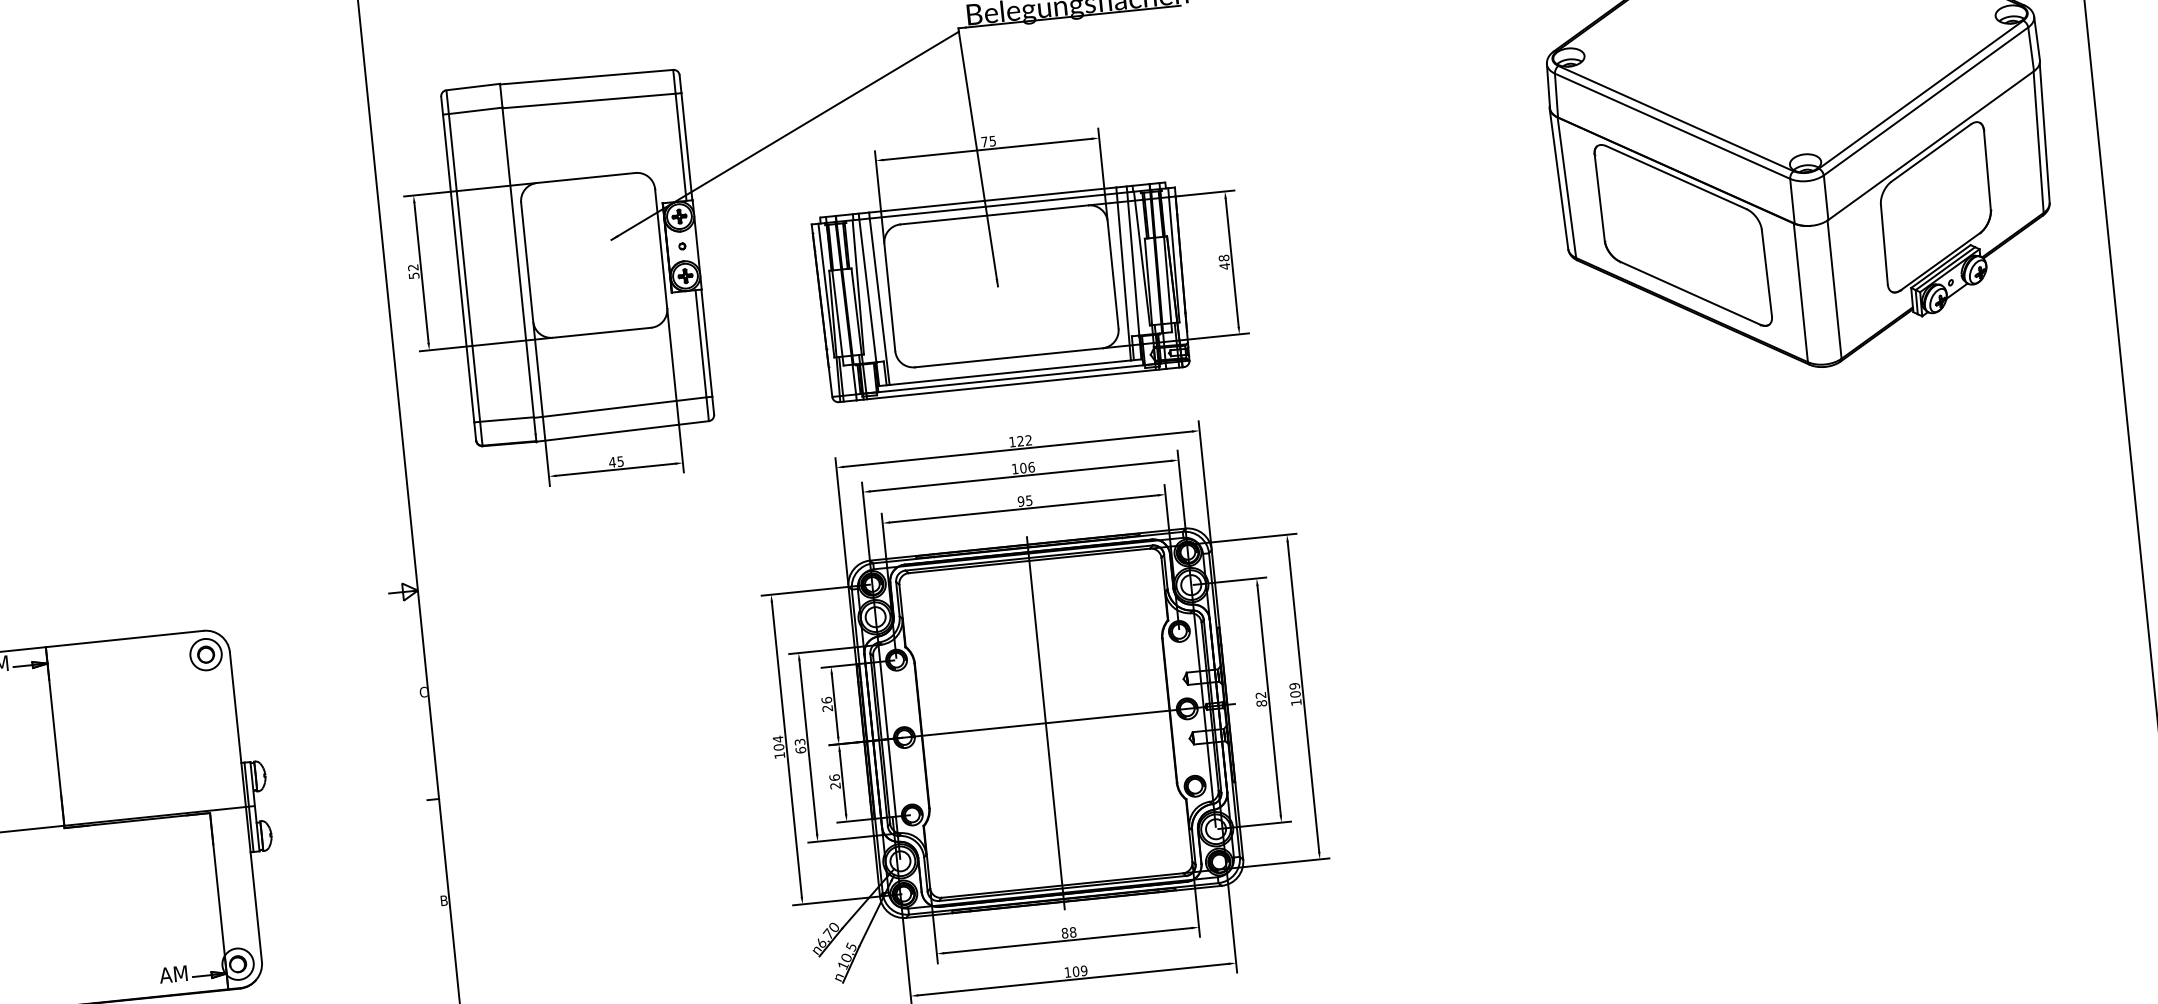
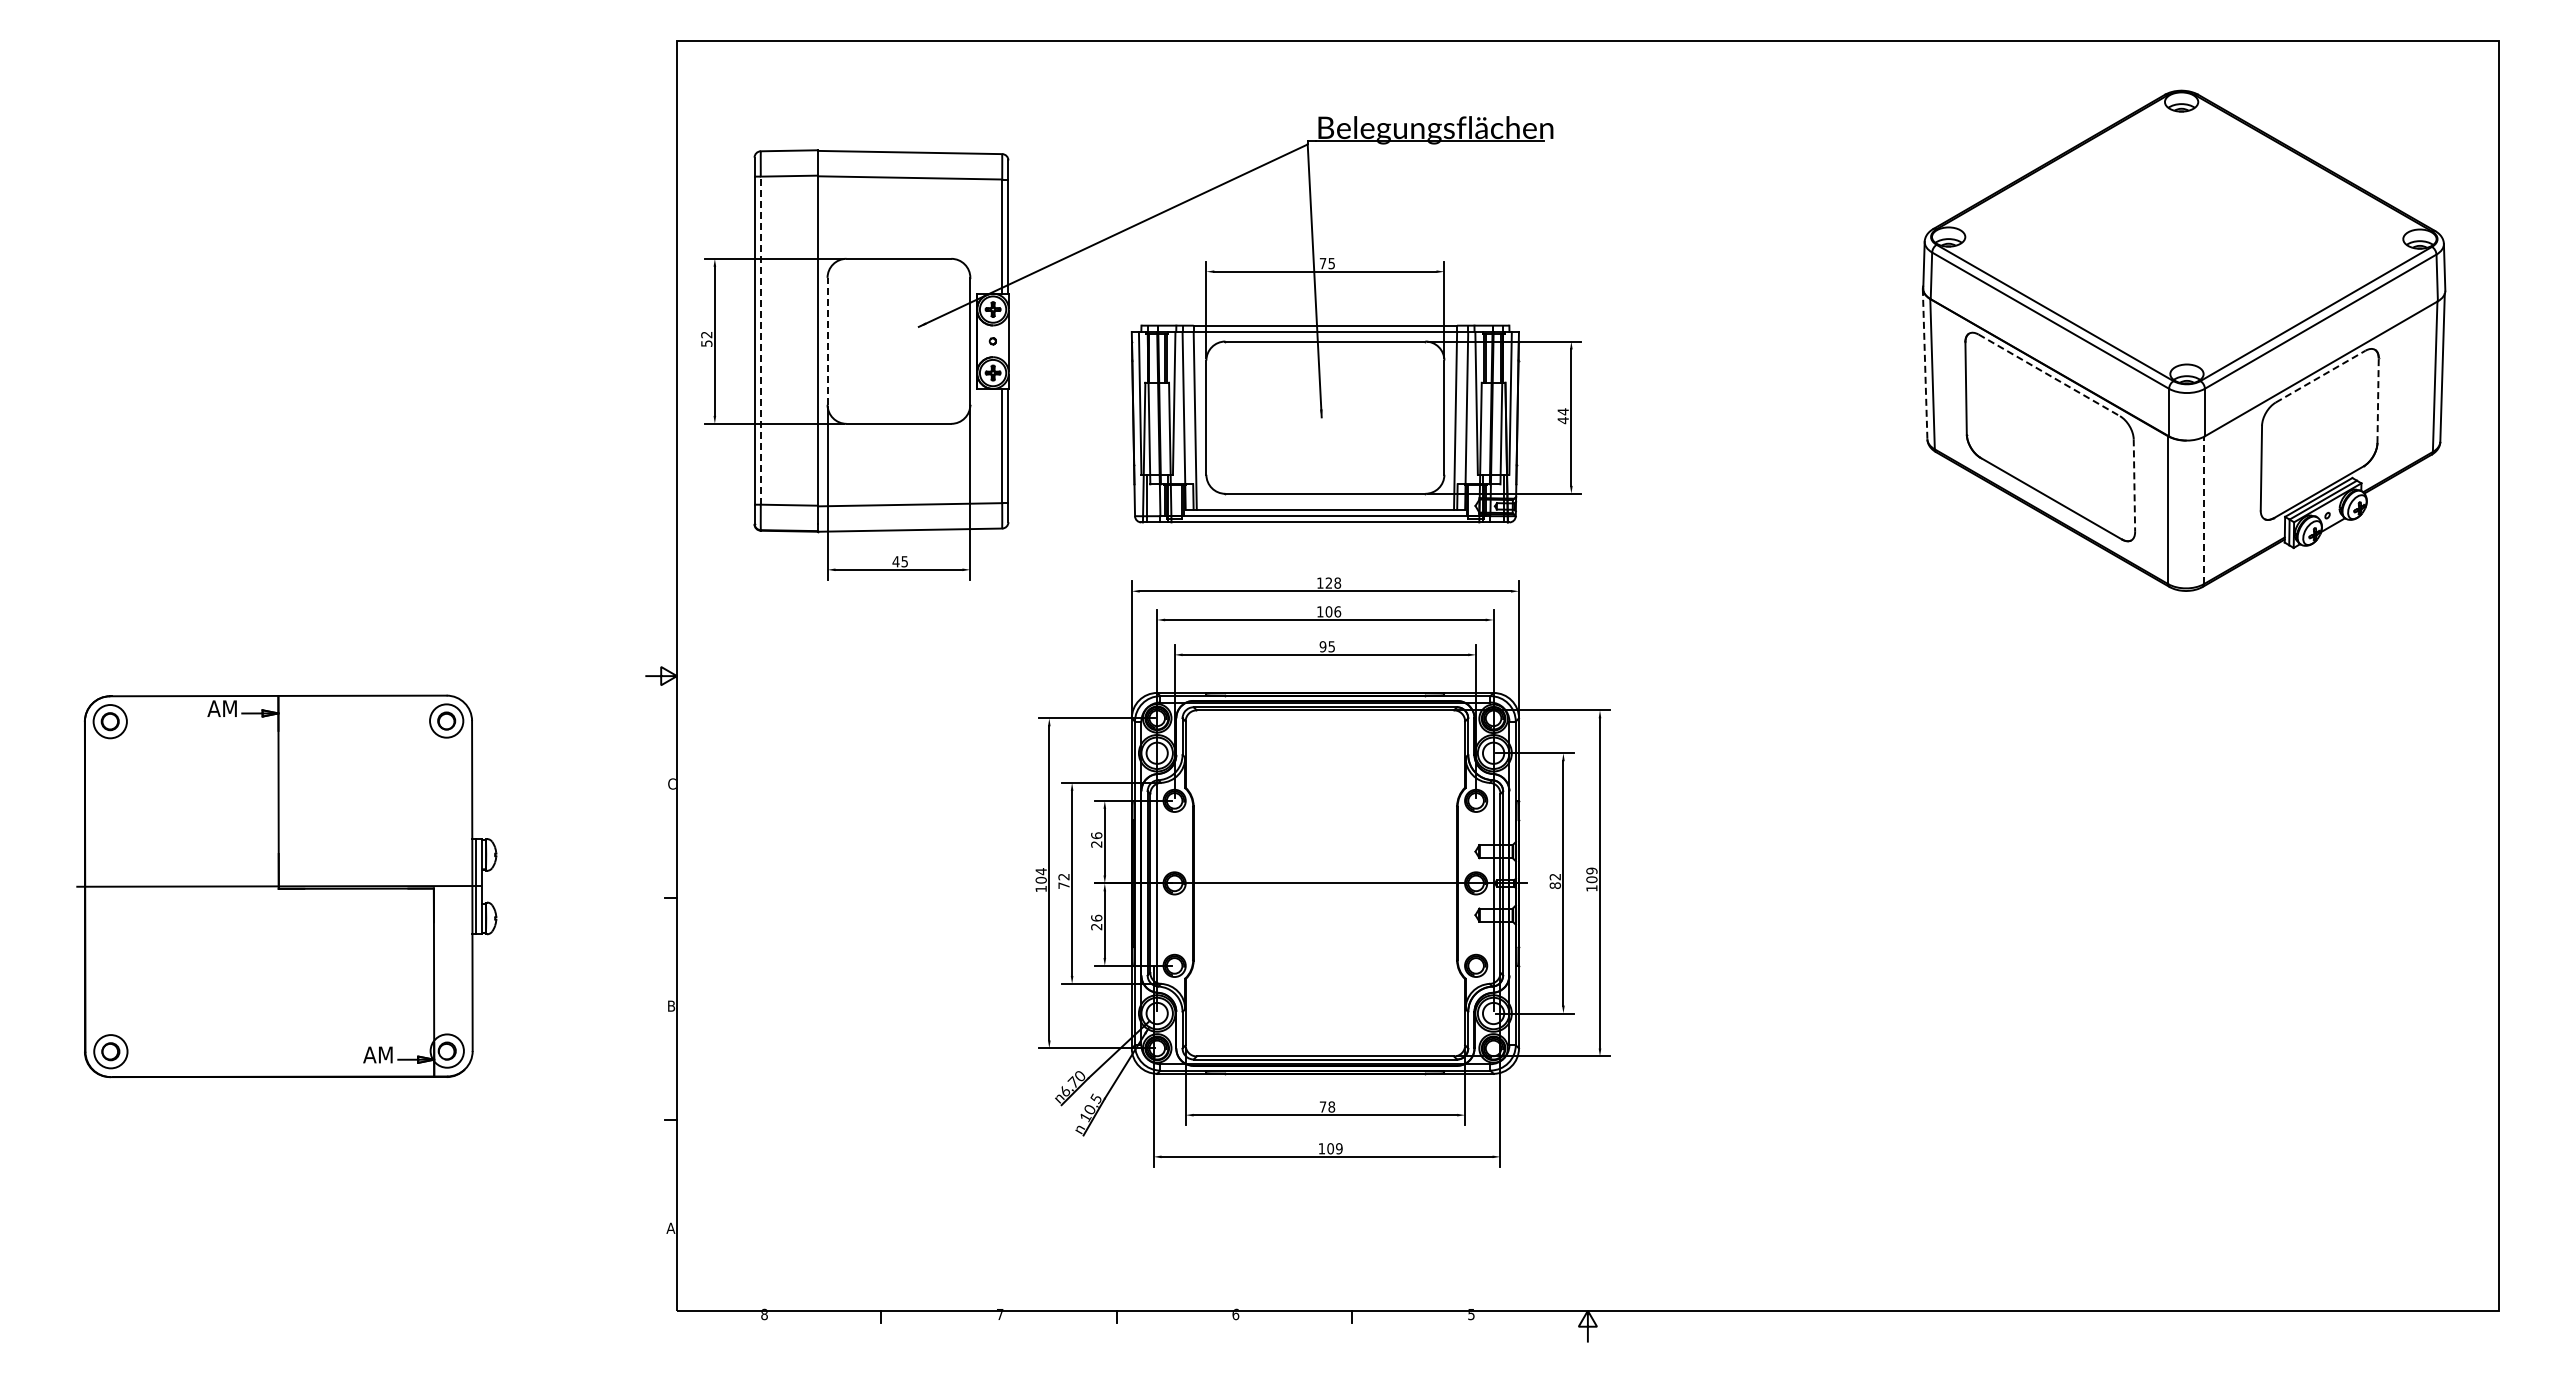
line: (1931, 152) -> (2320, 376), solid -> dashed
line: (1987, 169) -> (2378, 400), solid -> dashed
line: (1676, 177) -> (2049, 375), solid -> dashed
line: (1559, 179) -> (1925, 364), solid -> dashed
text: (1223, 257) -> (1562, 411), 48 -> 44
line: (527, 261) -> (827, 340), solid -> dashed
line: (464, 267) -> (760, 340), solid -> dashed
line: (1767, 273) -> (2134, 486), solid -> dashed
line: (1834, 289) -> (2204, 510), solid -> dashed
text: (1028, 439) -> (1337, 582), 122 -> 128
line: (1045, 723) -> (1325, 883), removed
text: (799, 745) -> (1063, 880), 63 -> 72
text: (1064, 932) -> (1322, 1106), 88 -> 78

